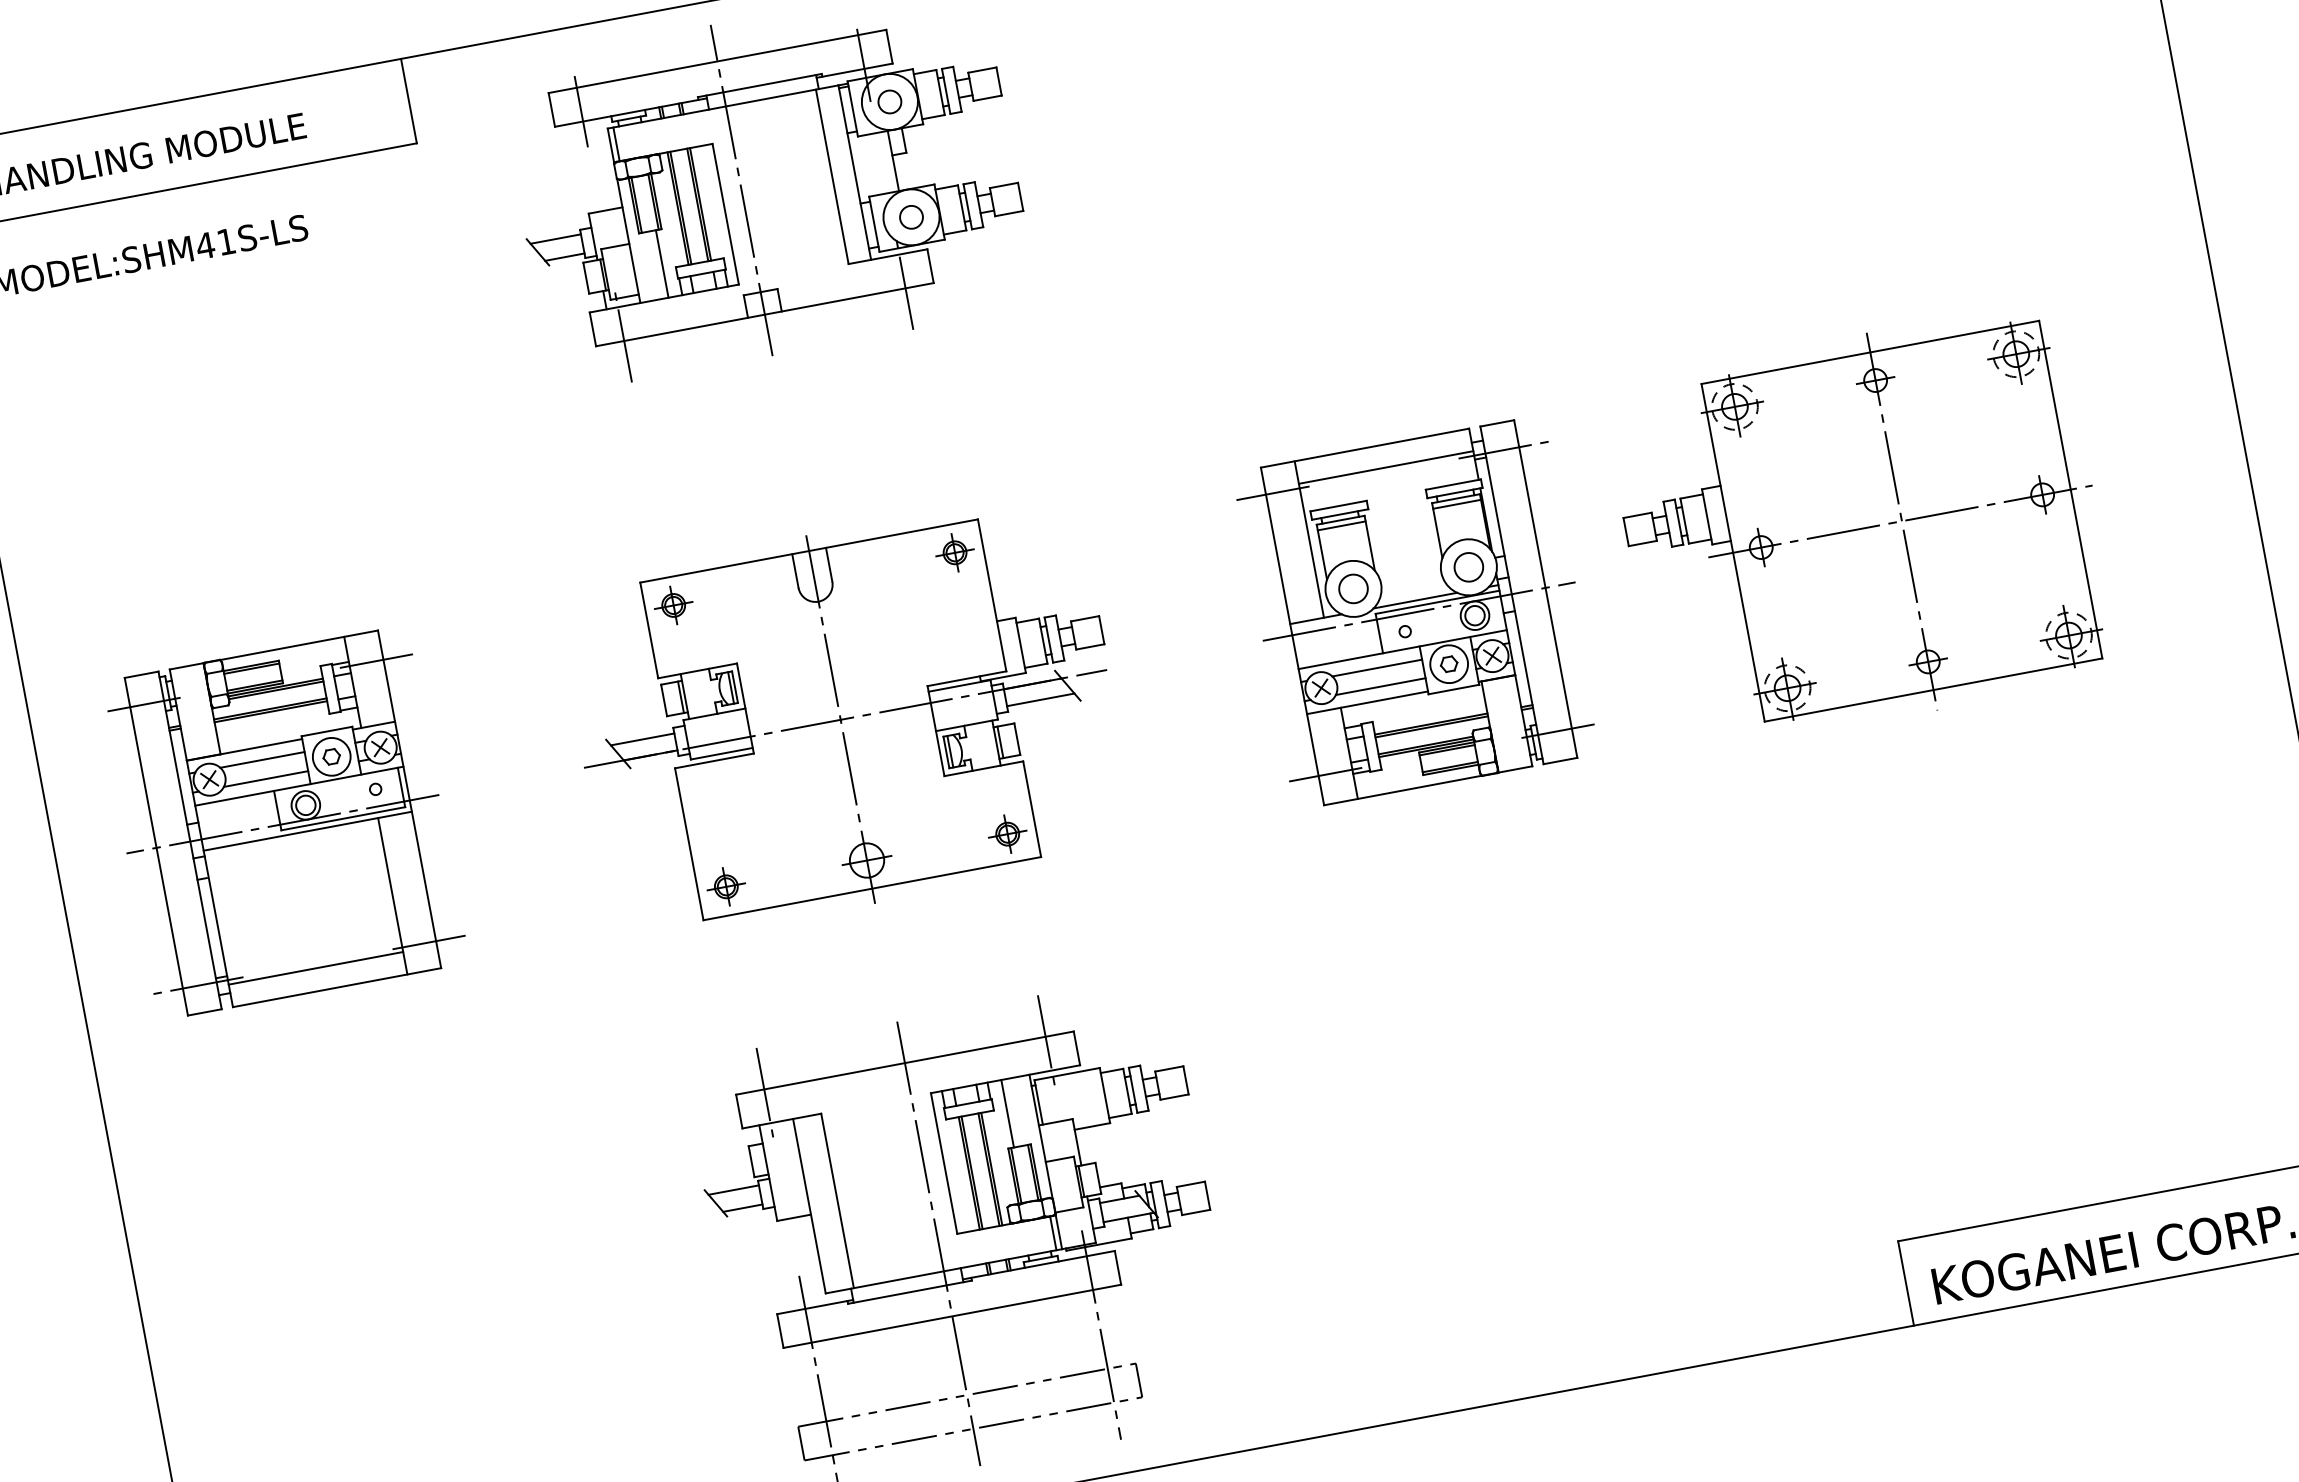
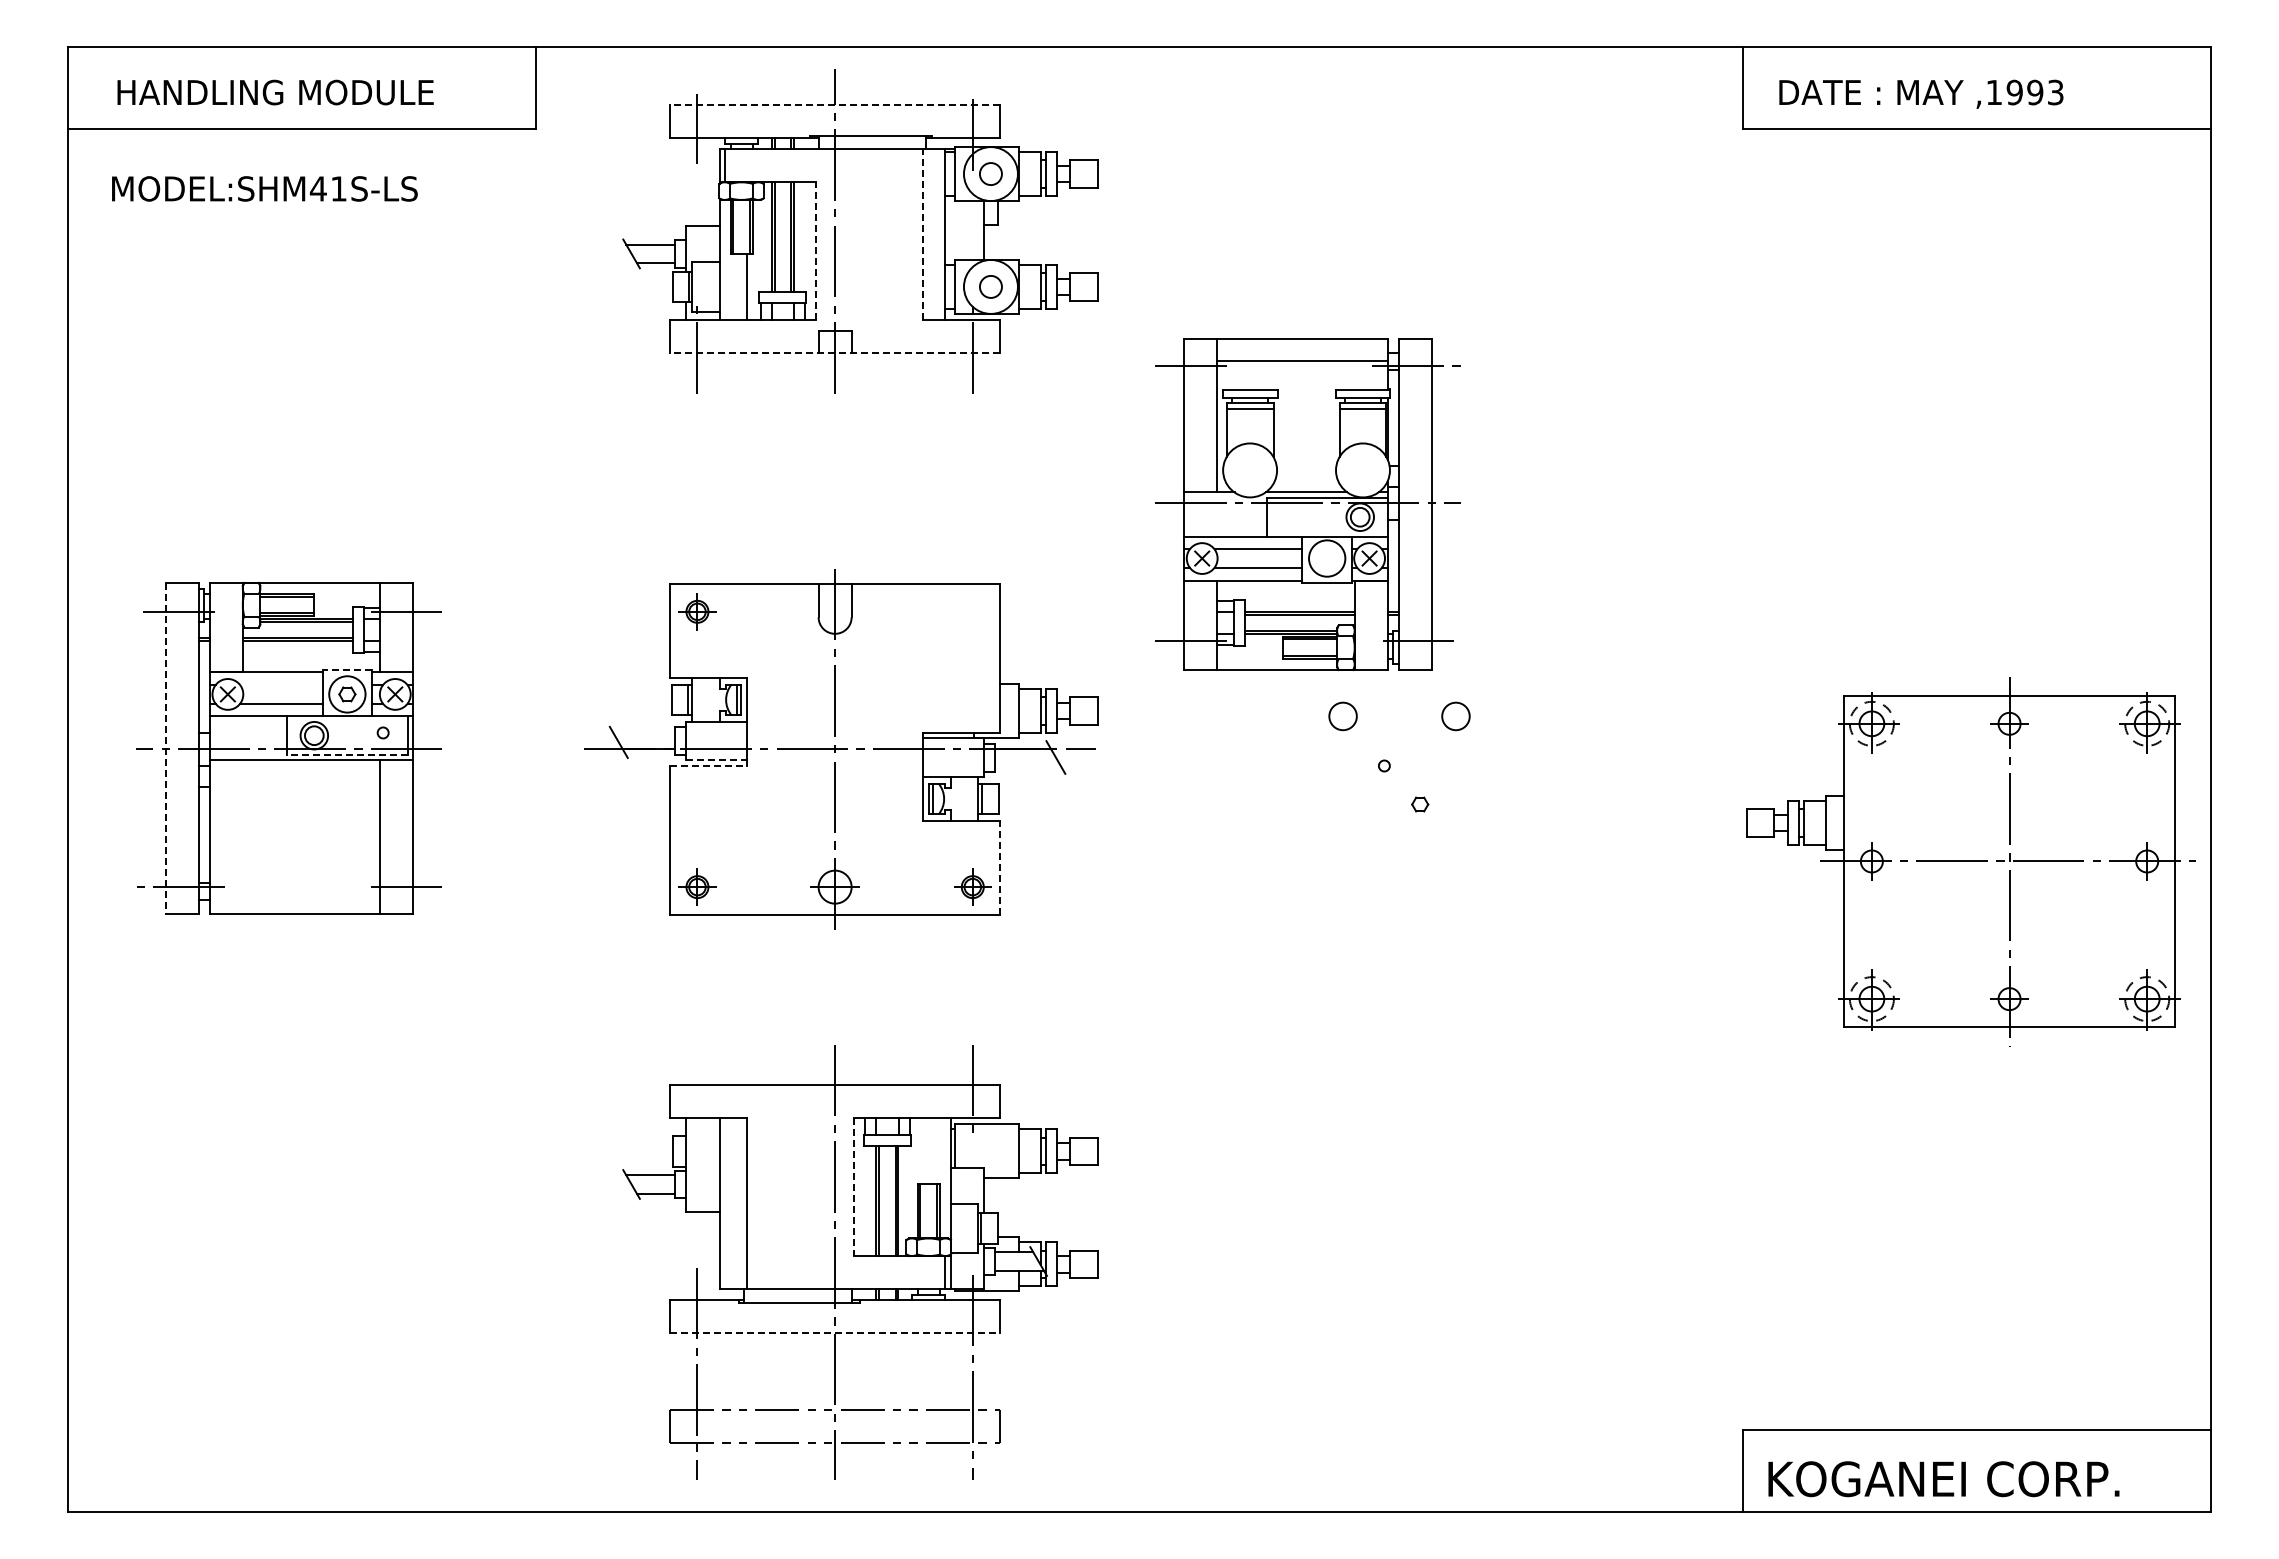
line: (716, 61) -> (834, 105), solid -> dashed
line: (832, 176) -> (923, 234), solid -> dashed
line: (725, 214) -> (815, 251), solid -> dashed
line: (764, 315) -> (834, 353), solid -> dashed
part: (1862, 528) -> (1970, 861), moved
part: (954, 552) -> (972, 611), removed
part: (1418, 612) -> (1307, 504), moved
line: (1040, 700) -> (1027, 766), removed
line: (327, 731) -> (347, 669), solid -> dashed
line: (642, 738) -> (644, 732), removed
line: (722, 753) -> (717, 760), solid -> dashed
line: (262, 760) -> (281, 685), removed
line: (714, 761) -> (708, 766), solid -> dashed
line: (1032, 808) -> (1000, 867), solid -> dashed
line: (343, 818) -> (347, 754), solid -> dashed
line: (156, 846) -> (165, 748), solid -> dashed
line: (315, 968) -> (294, 891), removed
line: (764, 1092) -> (697, 1088), removed
line: (1007, 1113) -> (923, 1151), removed
line: (944, 1163) -> (854, 1187), solid -> dashed
line: (952, 1316) -> (835, 1333), solid -> dashed

